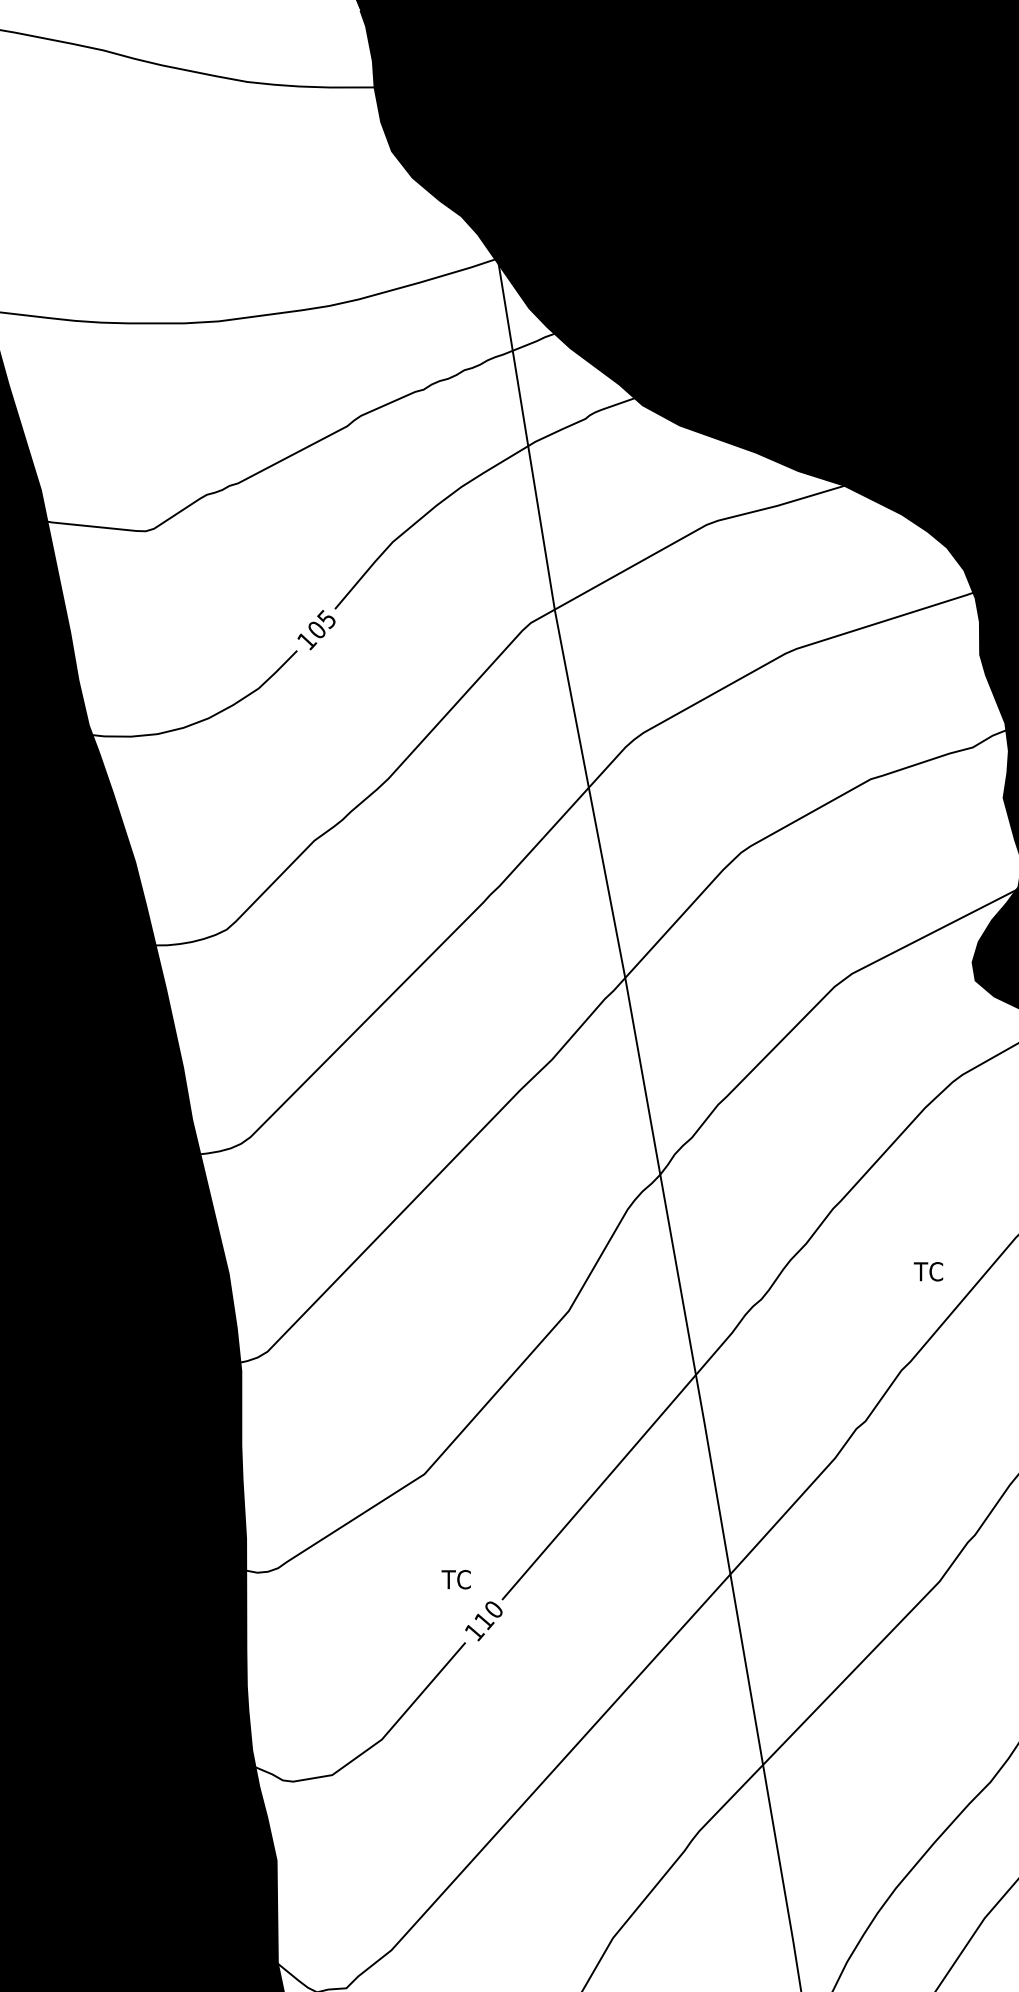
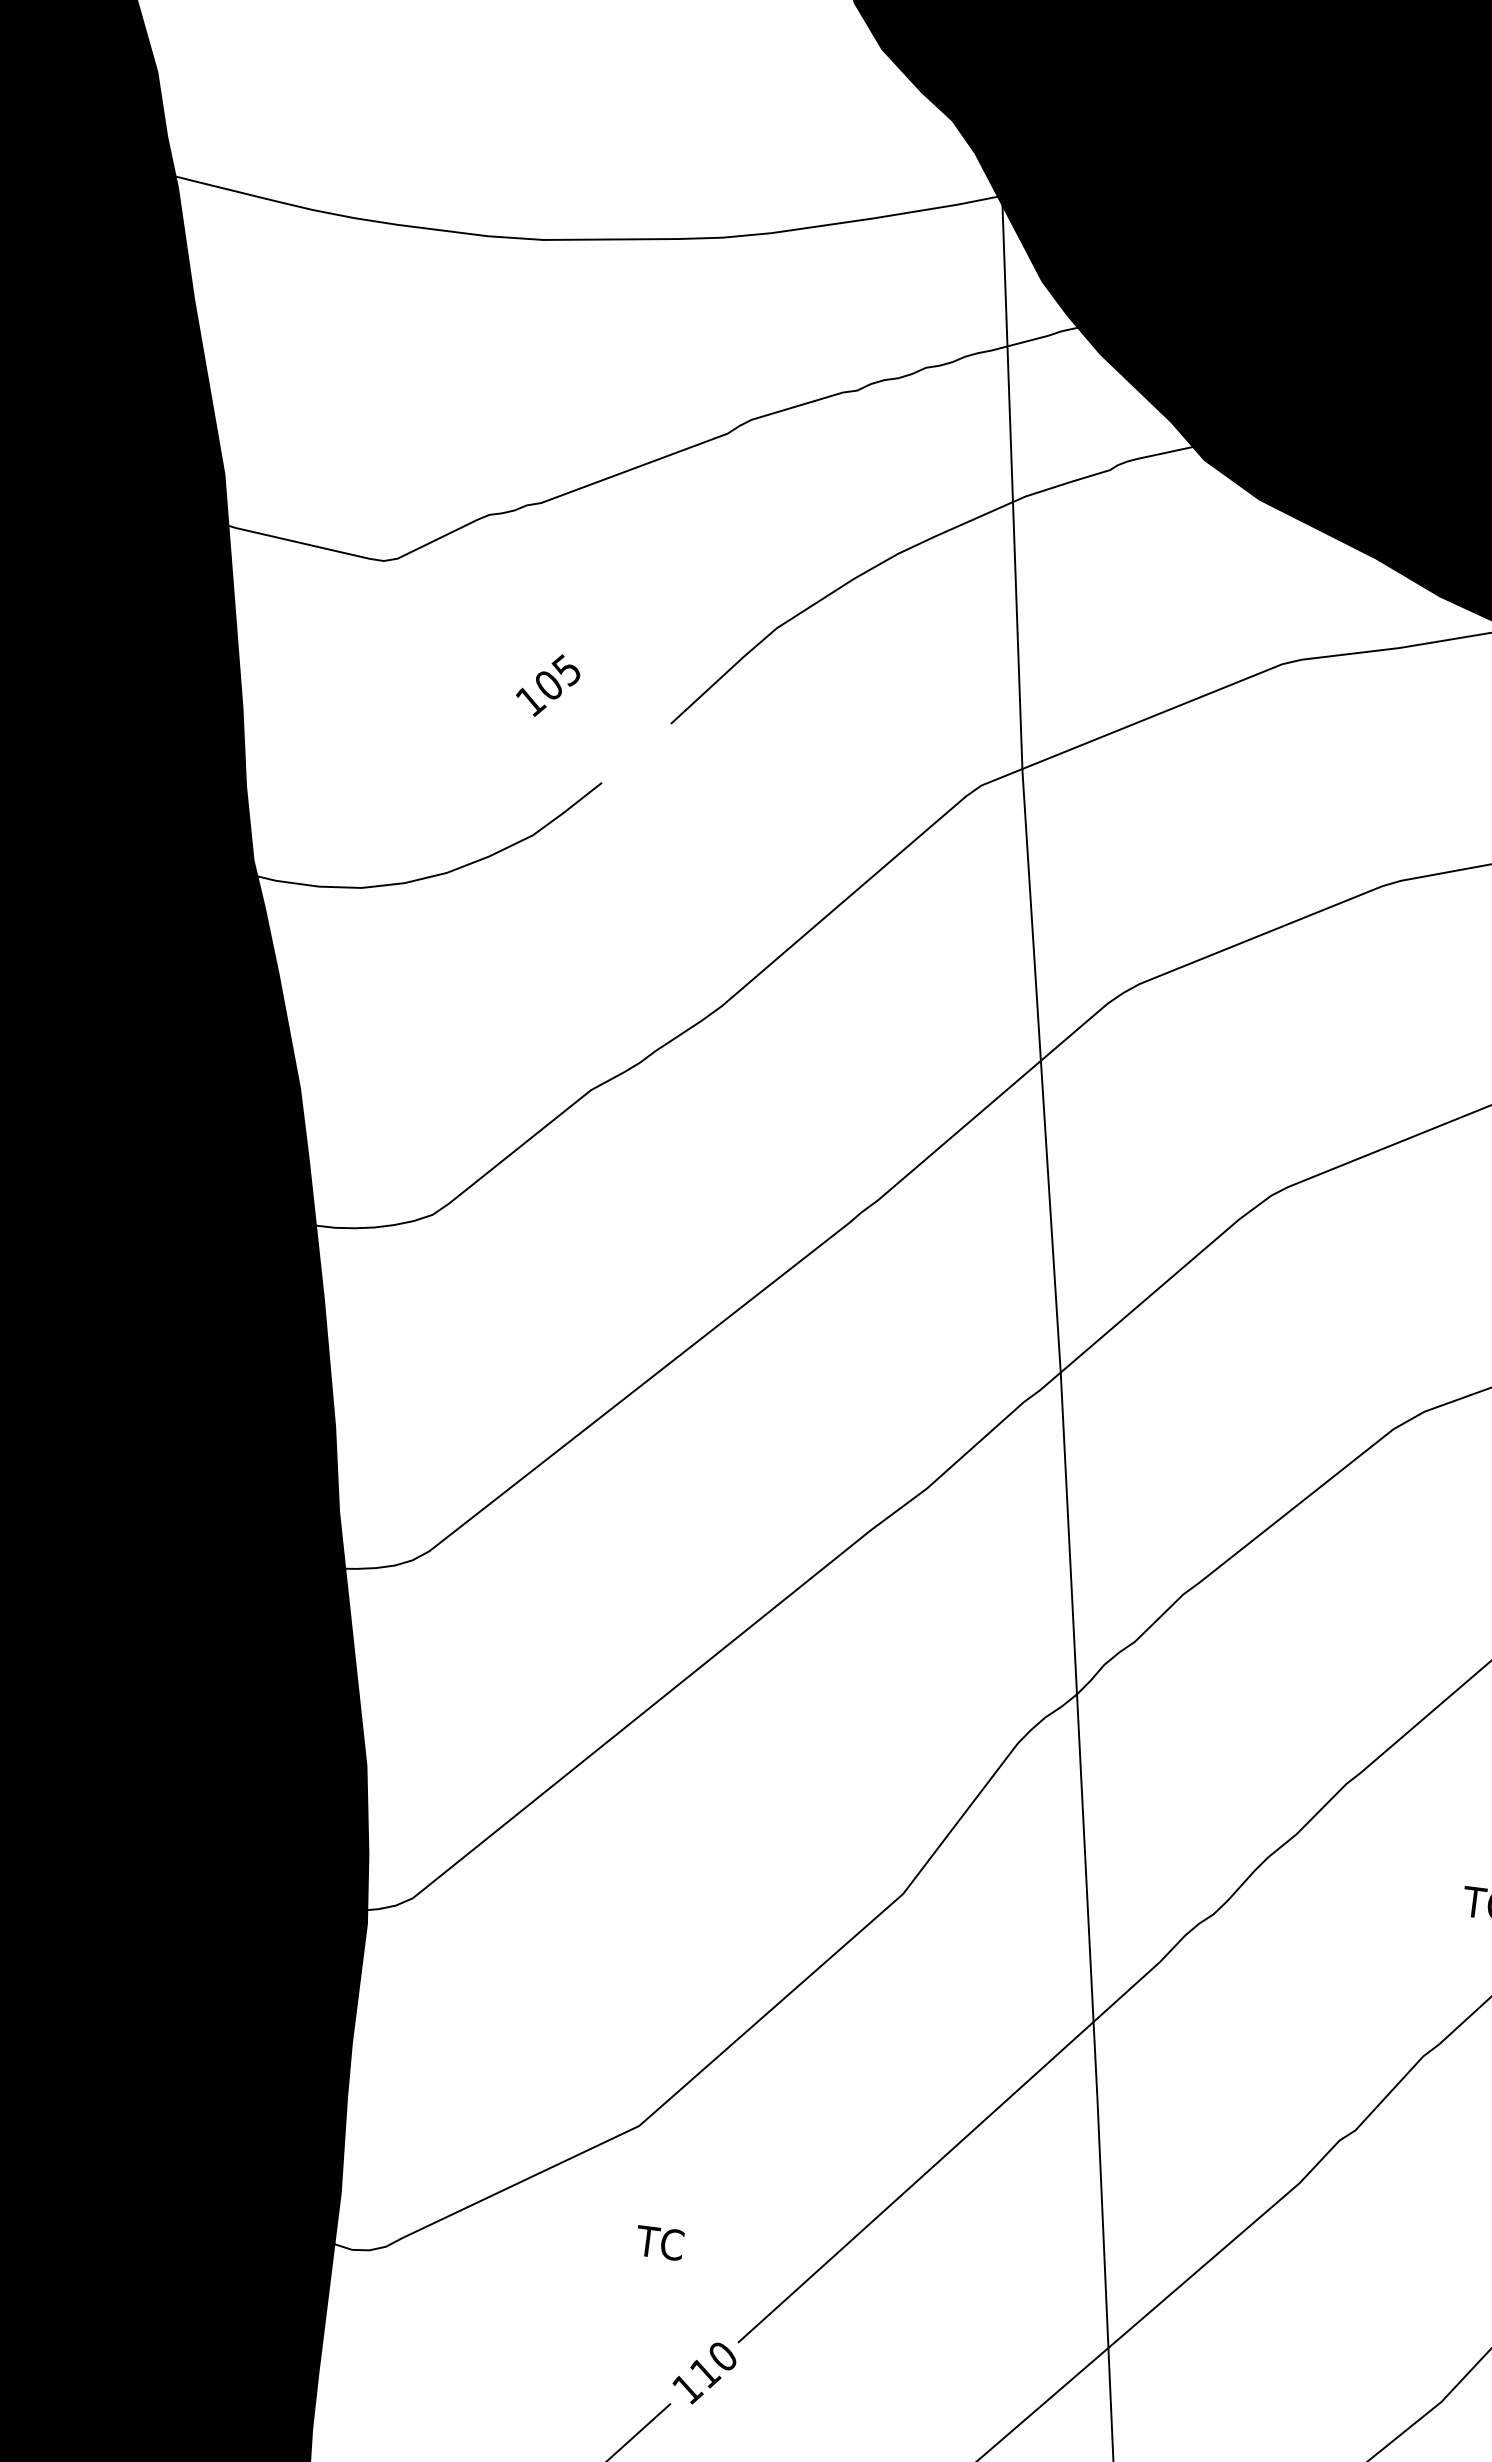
text: (316, 630) -> (548, 686), moved
text: (455, 1579) -> (658, 2242), moved

